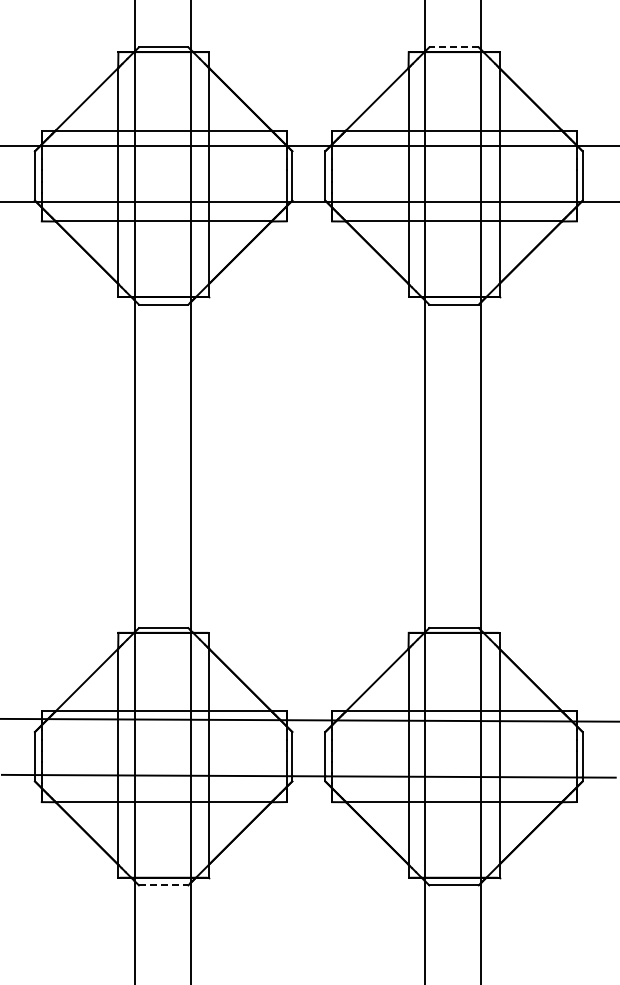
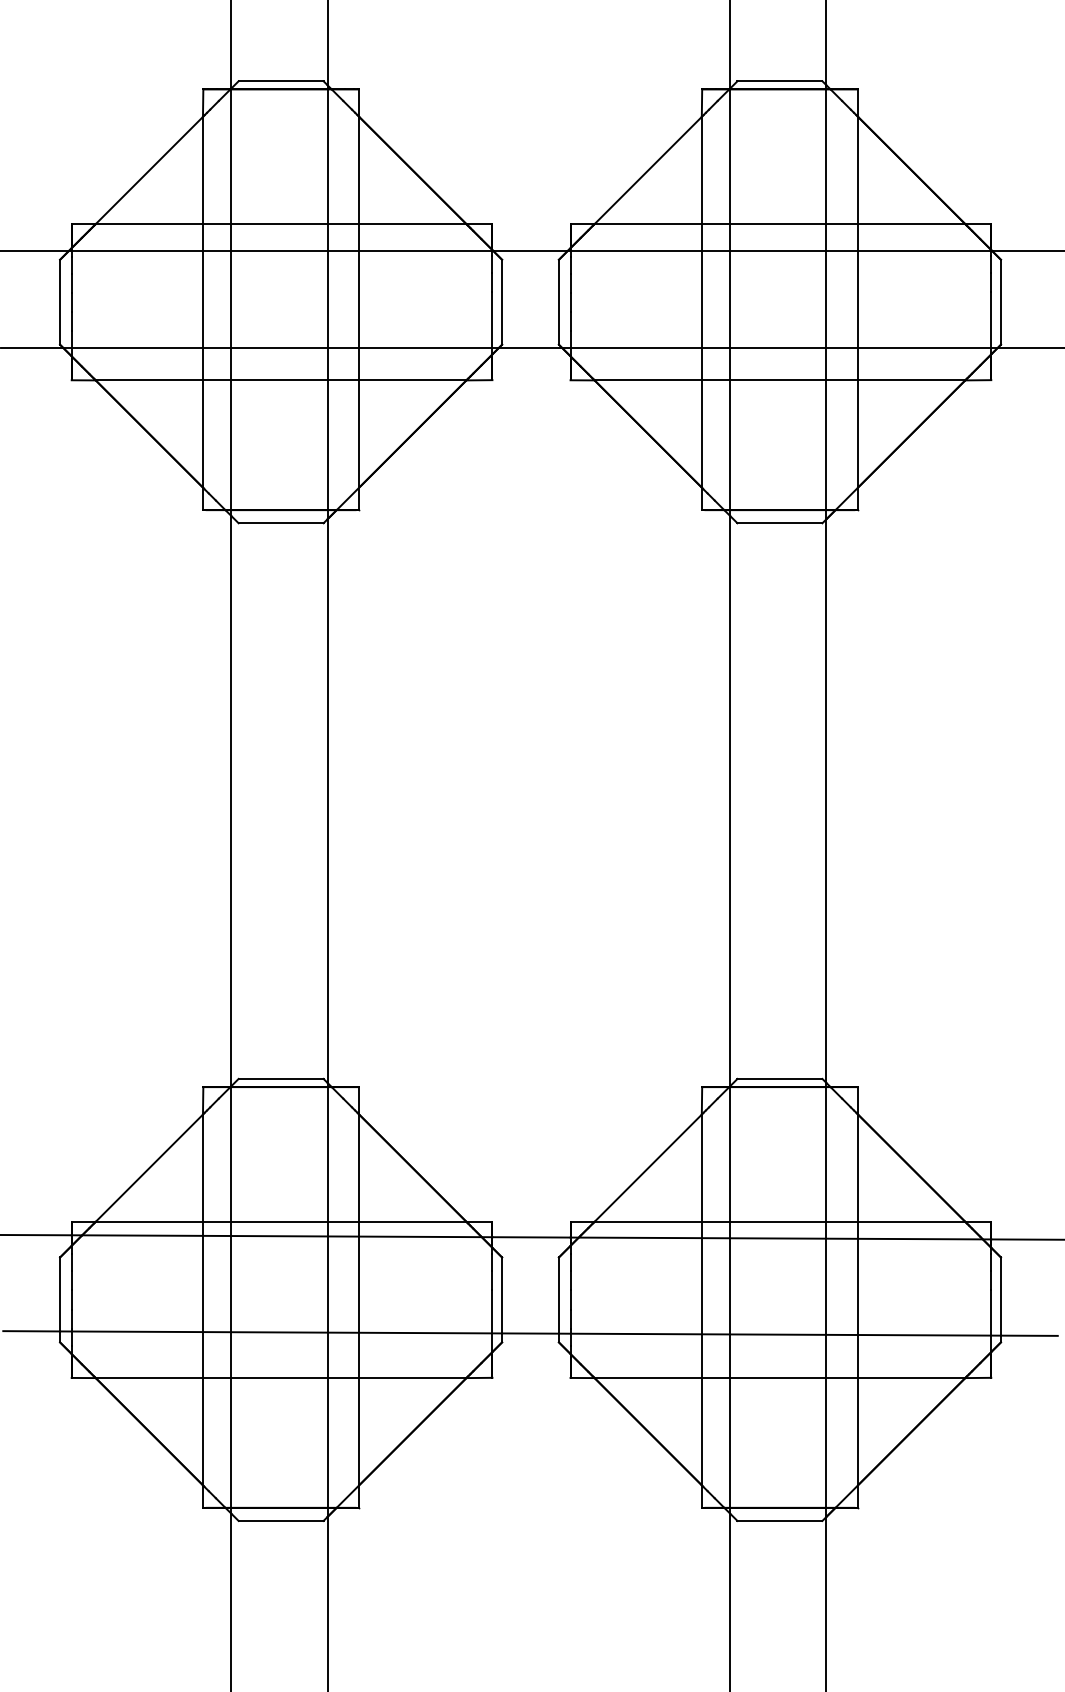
line: (454, 47) -> (780, 81), dashed -> solid
line: (163, 885) -> (280, 1521), dashed -> solid

